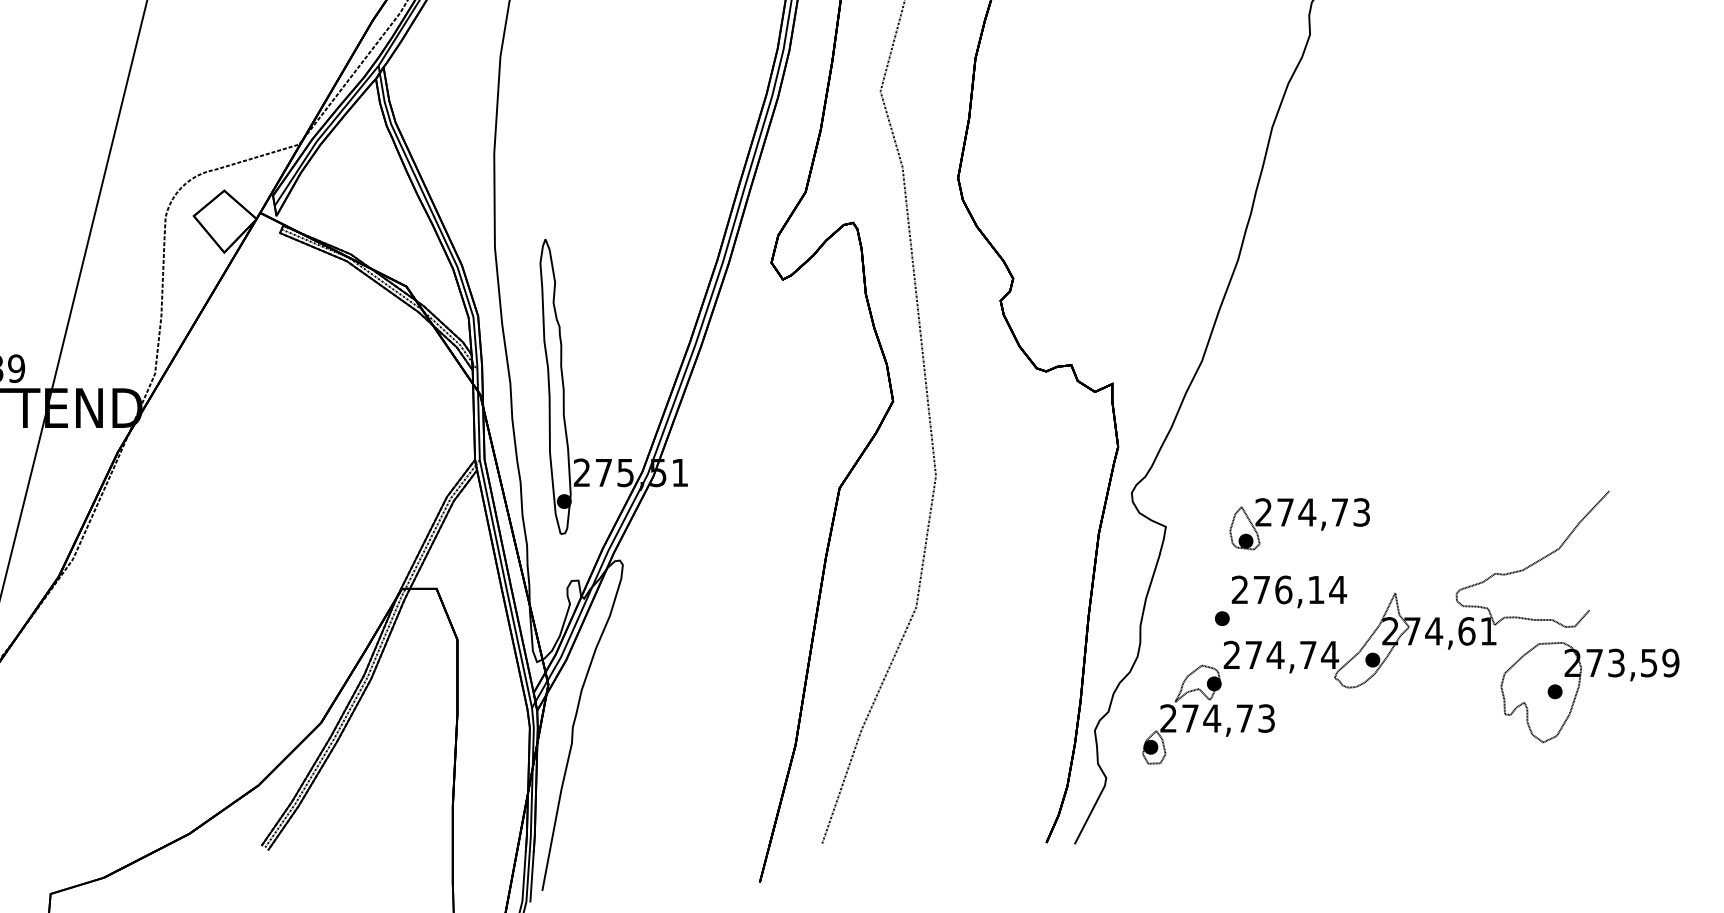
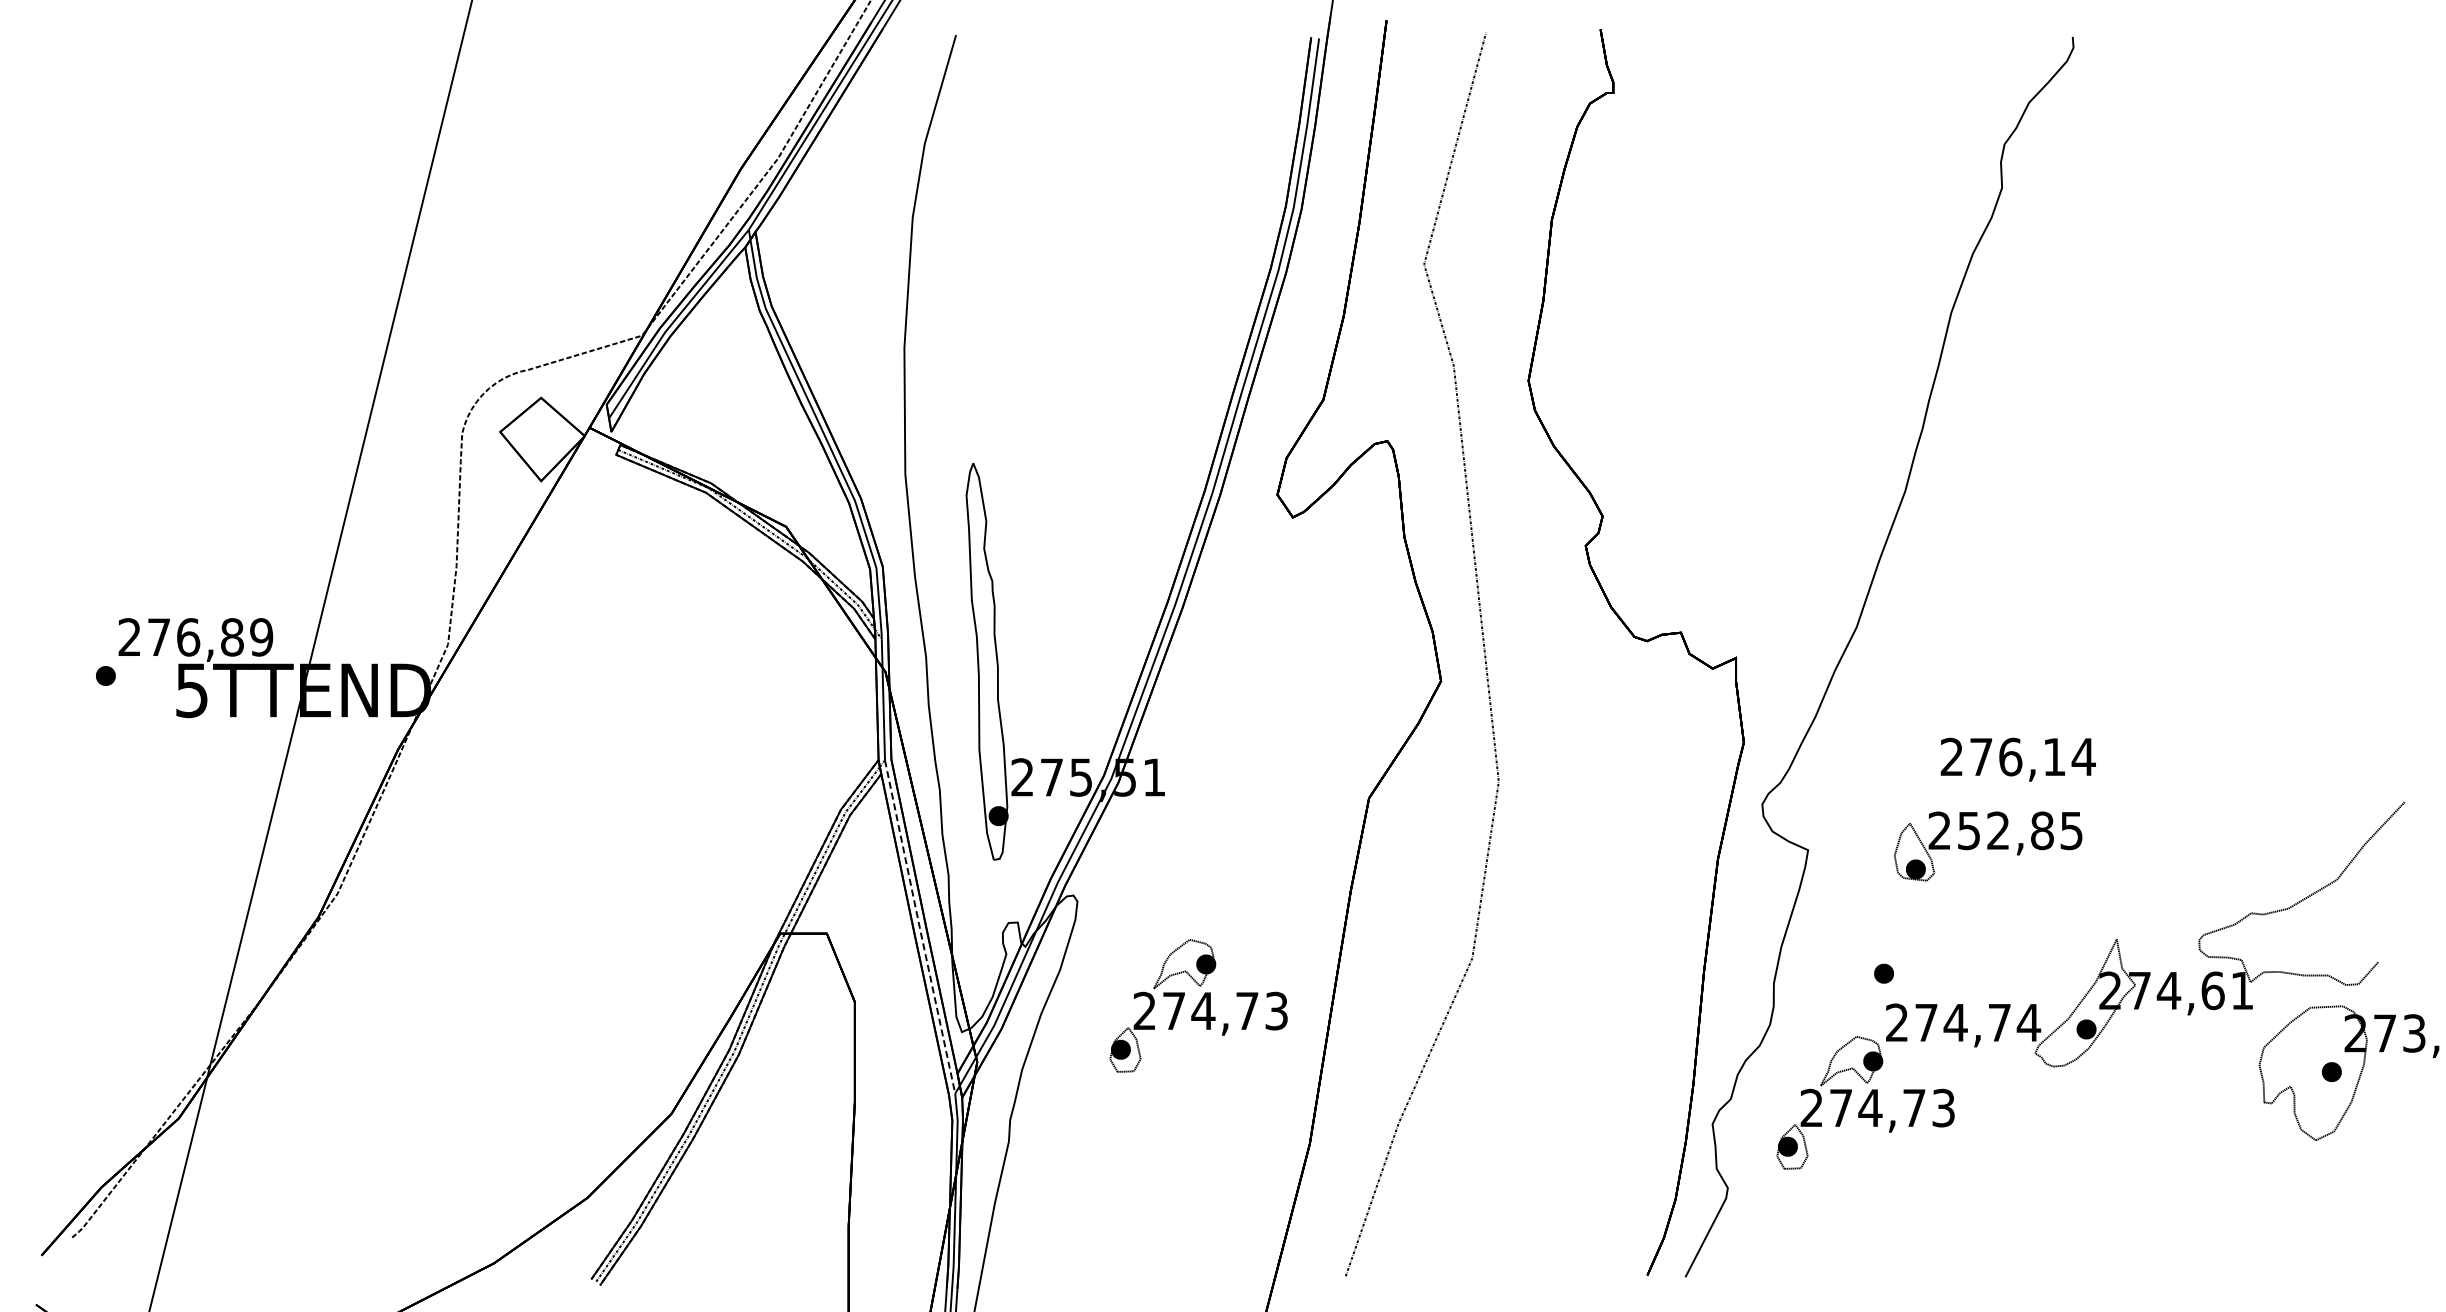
text: (1323, 512) -> (2020, 830), 274,73 -> 252,85
line: (505, 585) -> (919, 928), solid -> dashed
text: (1288, 591) -> (2017, 759), moved
part: (712, 642) -> (1198, 1005), added

